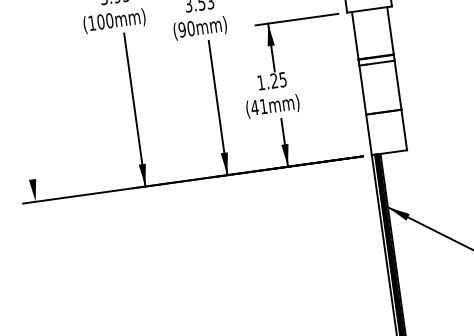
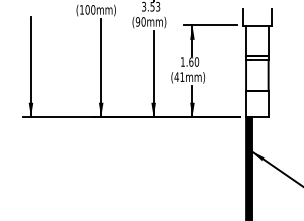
text: (279, 79) -> (194, 61), 1.25 -> 1.60
line: (24, 124) -> (30, 67), added

